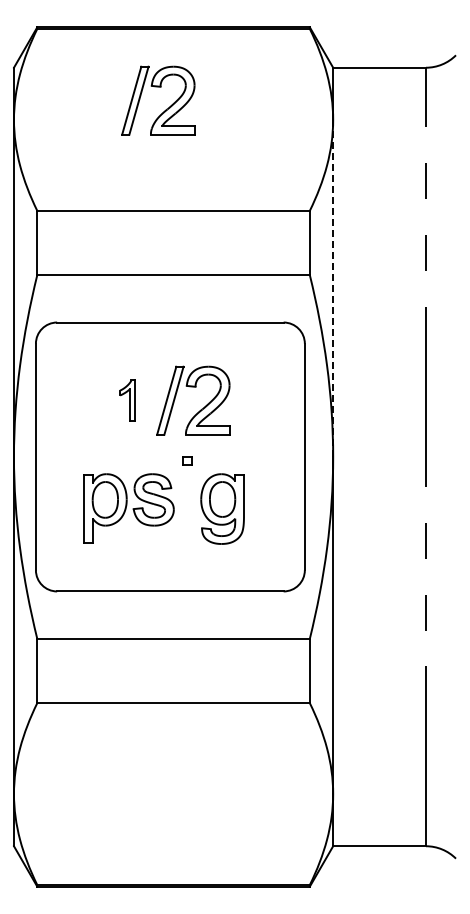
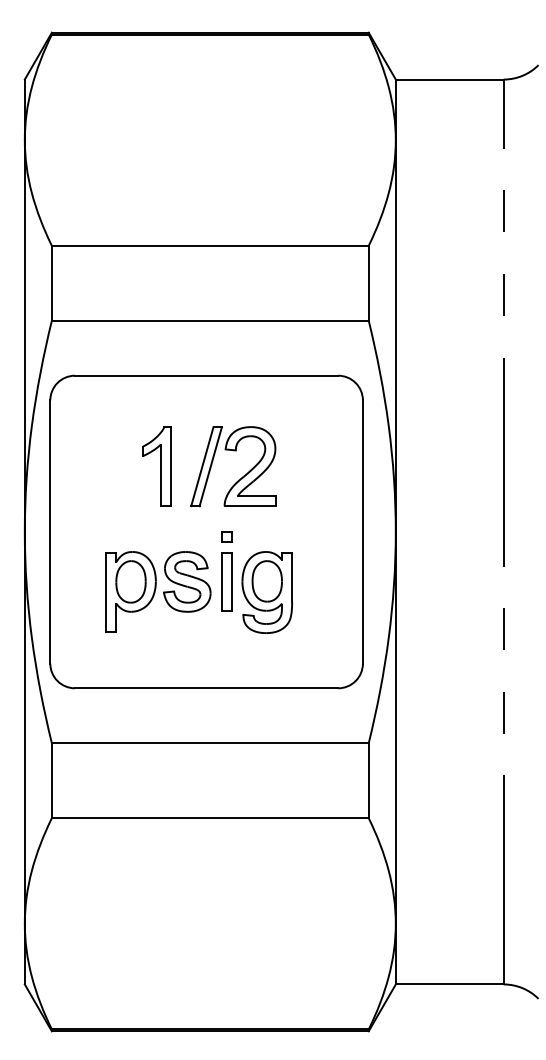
part: (166, 108) -> (202, 126), removed
line: (333, 288) -> (396, 336), dashed -> solid
part: (127, 400) -> (156, 466), size x1.67
part: (187, 499) -> (226, 581), added

